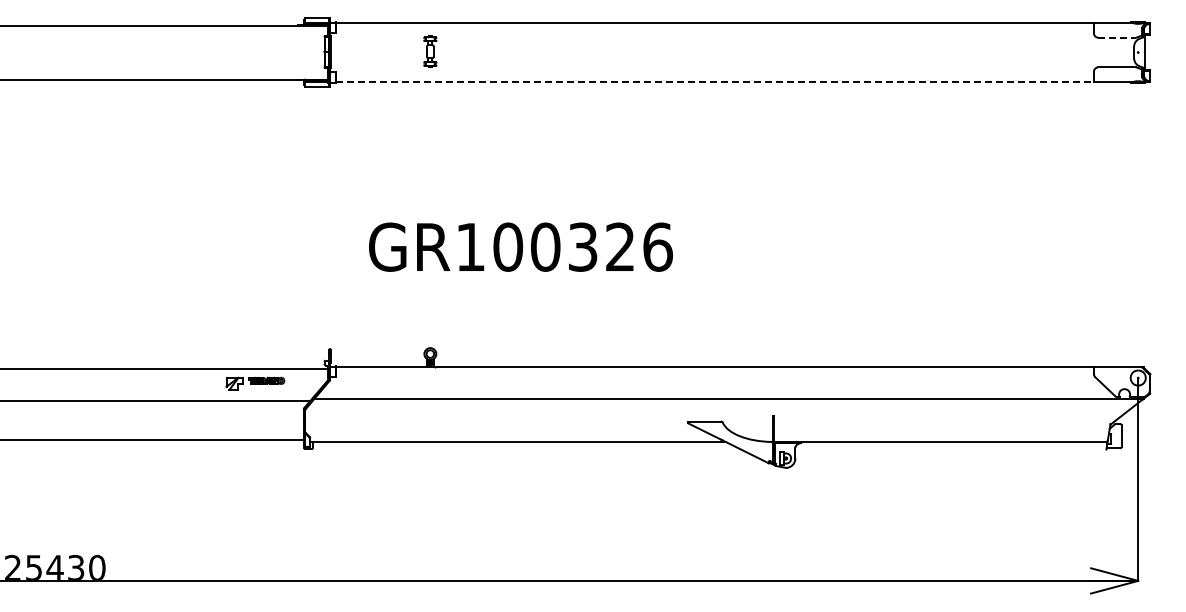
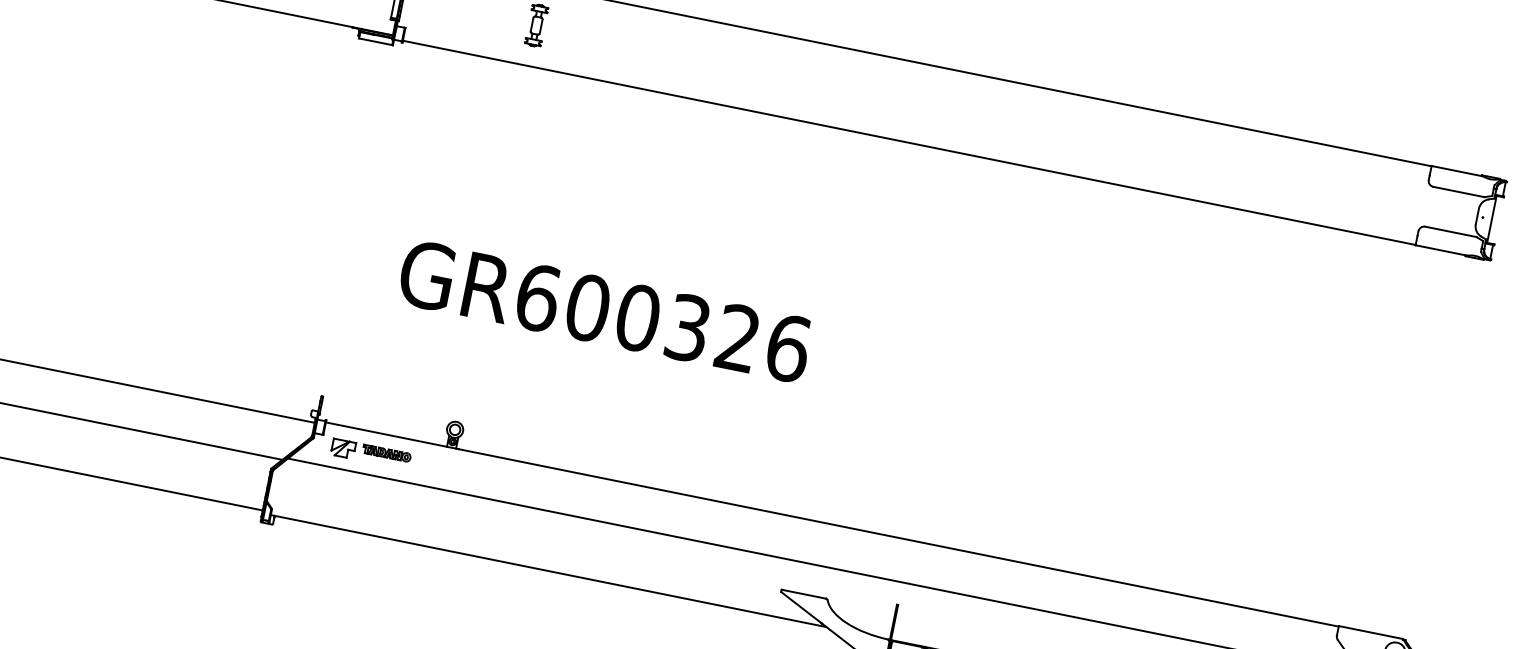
line: (1117, 37) -> (1459, 191), dashed -> solid
line: (715, 81) -> (909, 142), dashed -> solid
text: (470, 246) -> (537, 296), GR100326 -> GR600326
part: (255, 383) -> (371, 453), moved

